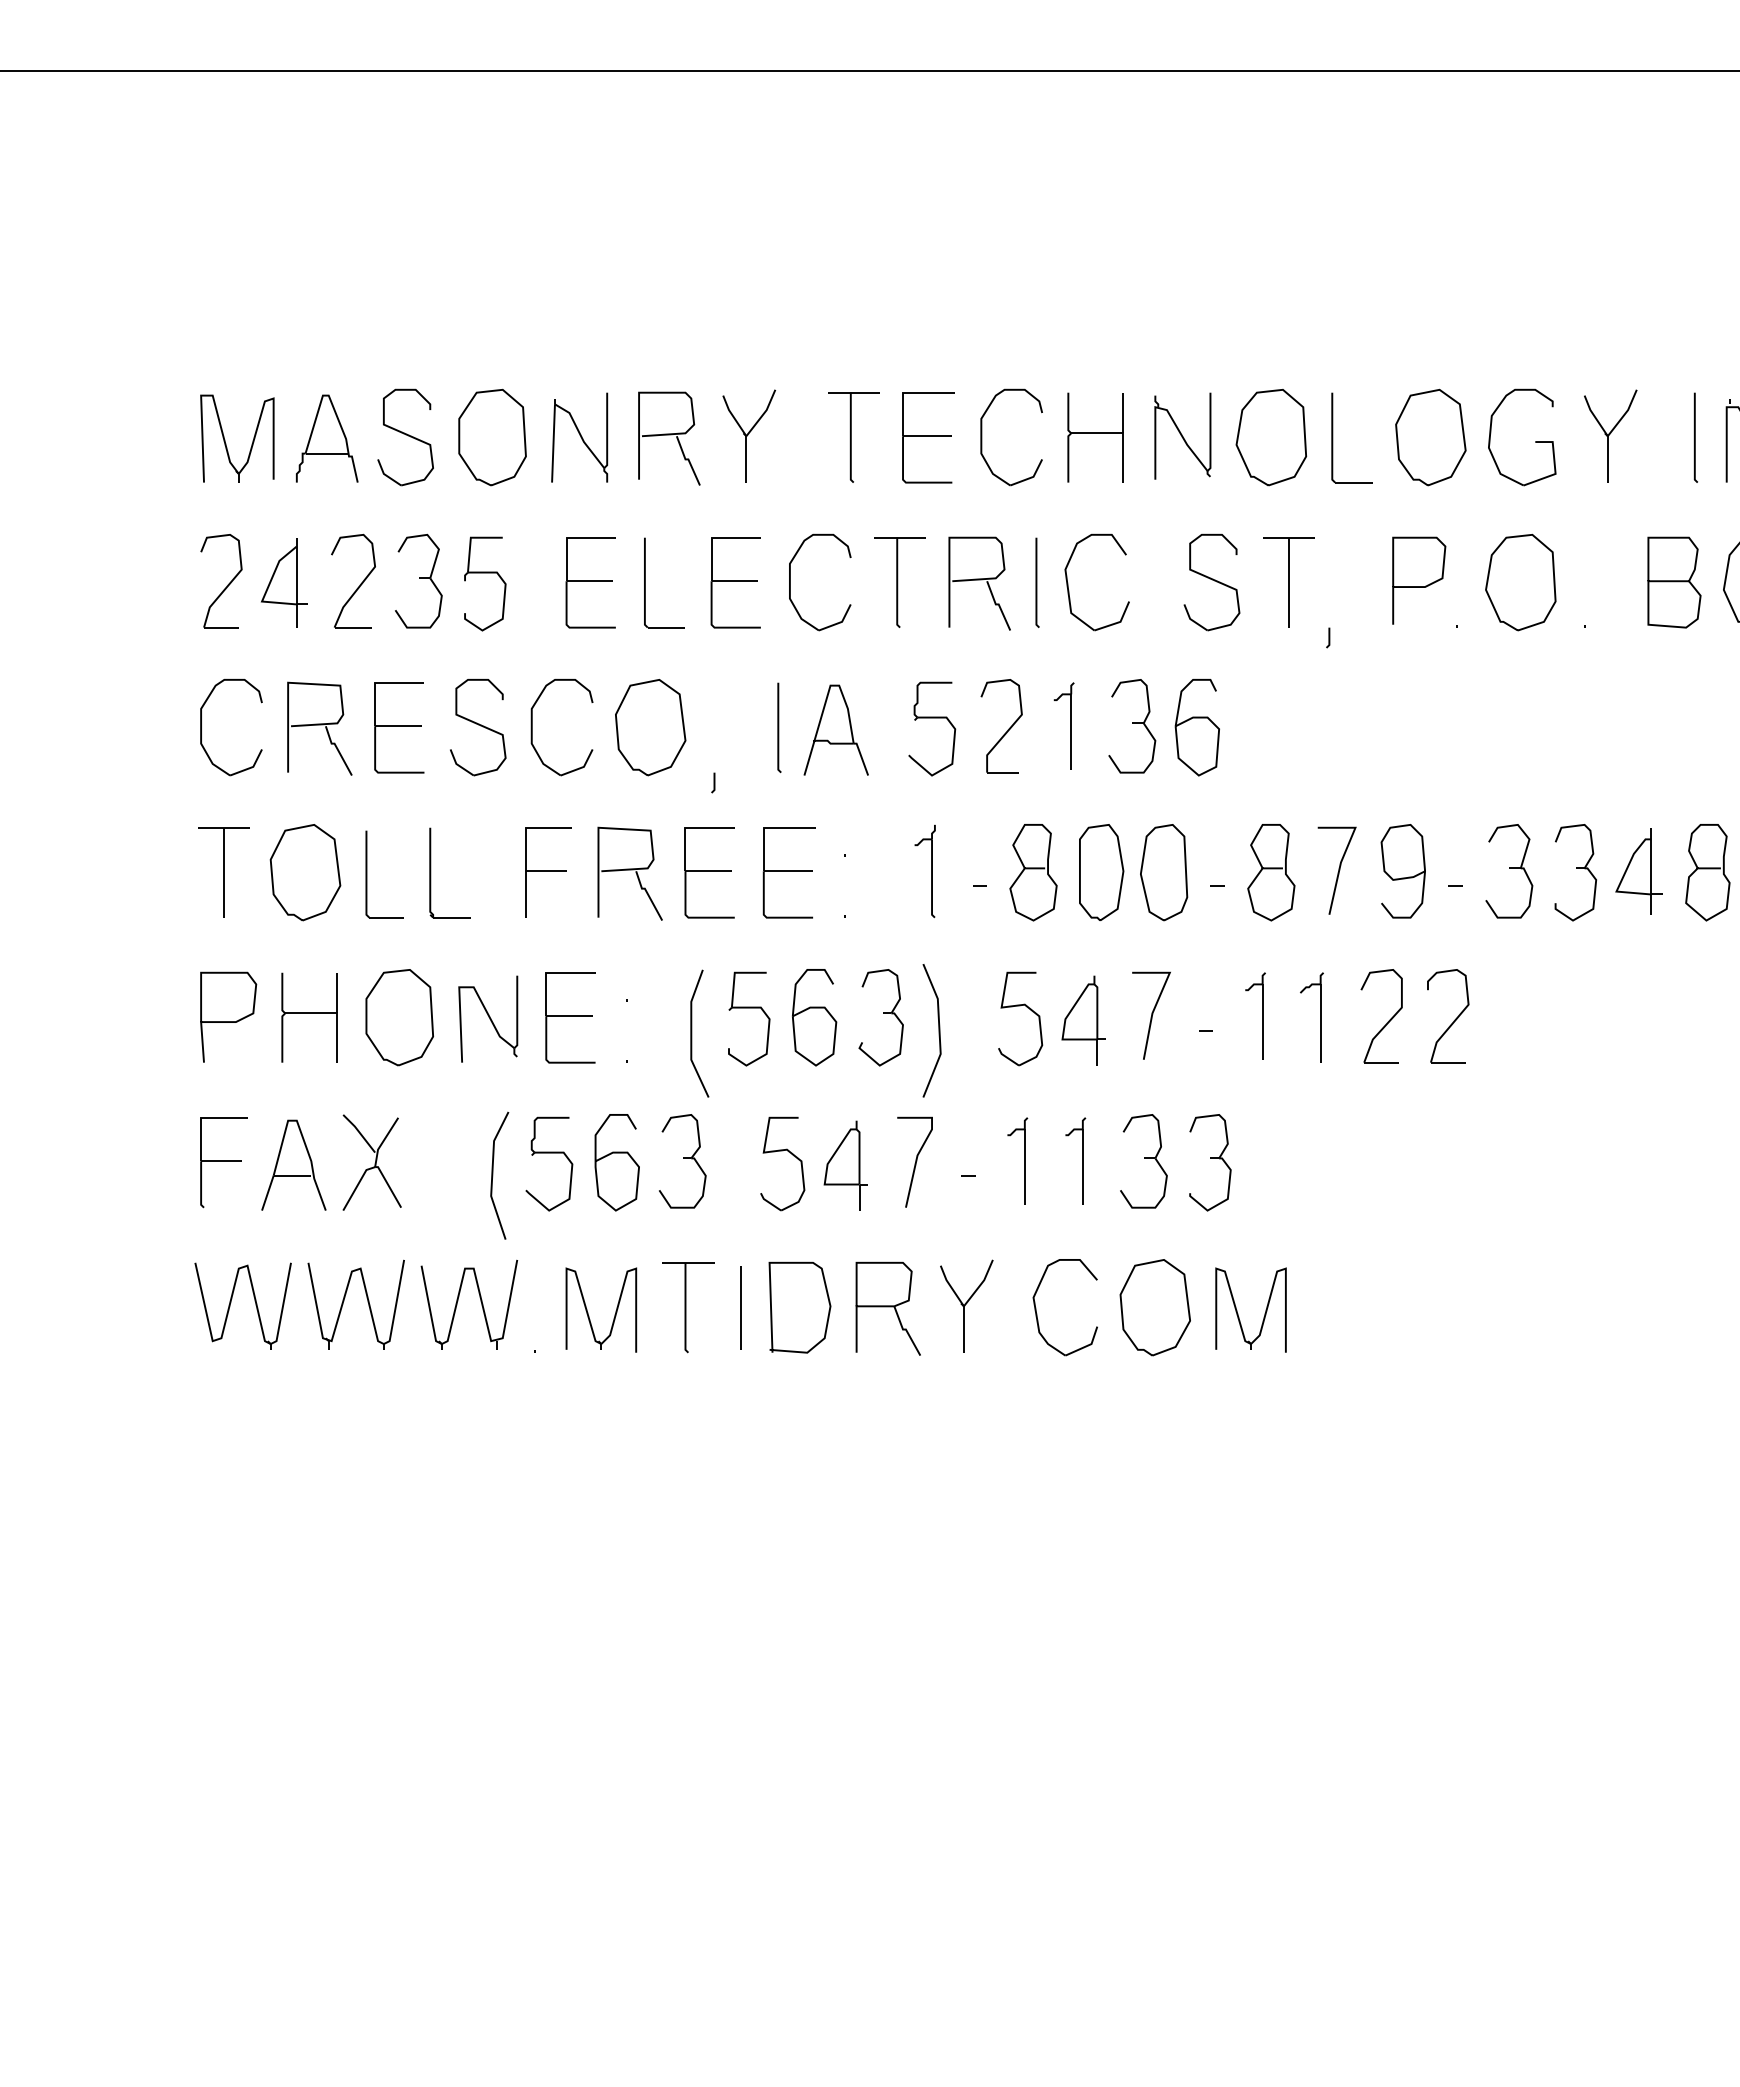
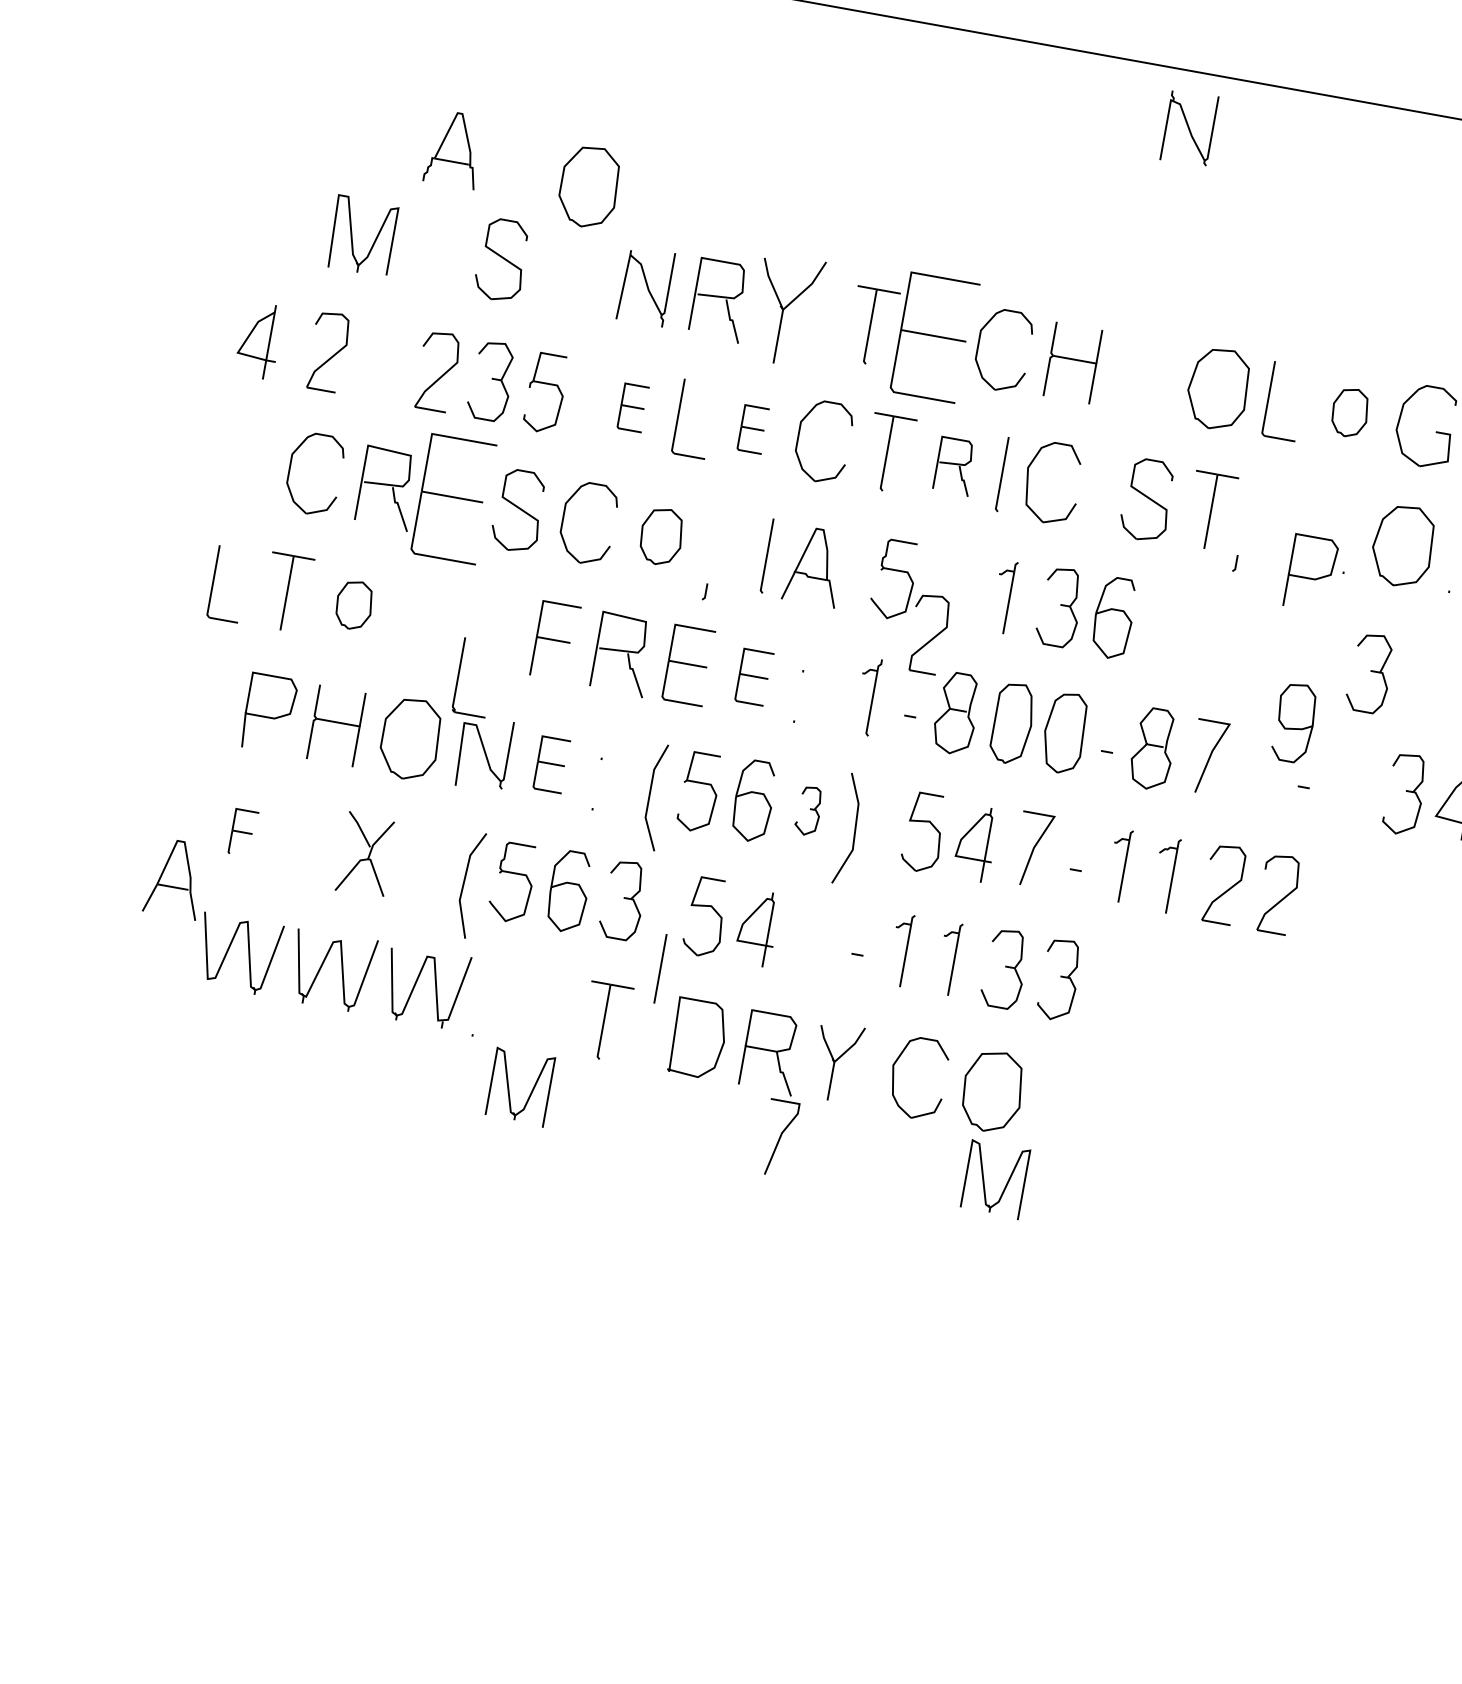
part: (748, 435) -> (785, 309), size x1.4
part: (1182, 435) -> (1189, 127), moved
part: (492, 437) -> (589, 187), moved
part: (928, 437) -> (934, 338), size x1.6
part: (1430, 437) -> (1349, 412), size x0.6
part: (327, 438) -> (455, 149), moved
part: (284, 582) -> (259, 340), moved
part: (590, 582) -> (633, 407), size x0.6
part: (735, 582) -> (753, 429), size x0.6
part: (979, 583) -> (954, 466), size x0.7
curve: (1419, 586) -> (1310, 578), moved
part: (399, 727) -> (453, 499), size x1.6
part: (650, 727) -> (661, 536), size x0.7
part: (1007, 729) -> (932, 637), moved
part: (1509, 871) -> (1370, 673), moved
part: (305, 872) -> (354, 605), size x0.6
part: (431, 872) -> (459, 674), moved
part: (788, 872) -> (753, 677), size x0.7
part: (367, 874) -> (214, 581), moved
curve: (1402, 877) -> (1293, 727), moved
part: (570, 1017) -> (551, 764), size x0.7
part: (880, 1017) -> (808, 810), size x0.6
line: (915, 1161) -> (779, 1137), moved
part: (223, 1162) -> (243, 832), size x0.6
part: (293, 1175) -> (173, 887), moved
line: (740, 1307) -> (660, 968), moved
part: (588, 1312) -> (509, 1087), moved
part: (1238, 1313) -> (984, 1180), moved

